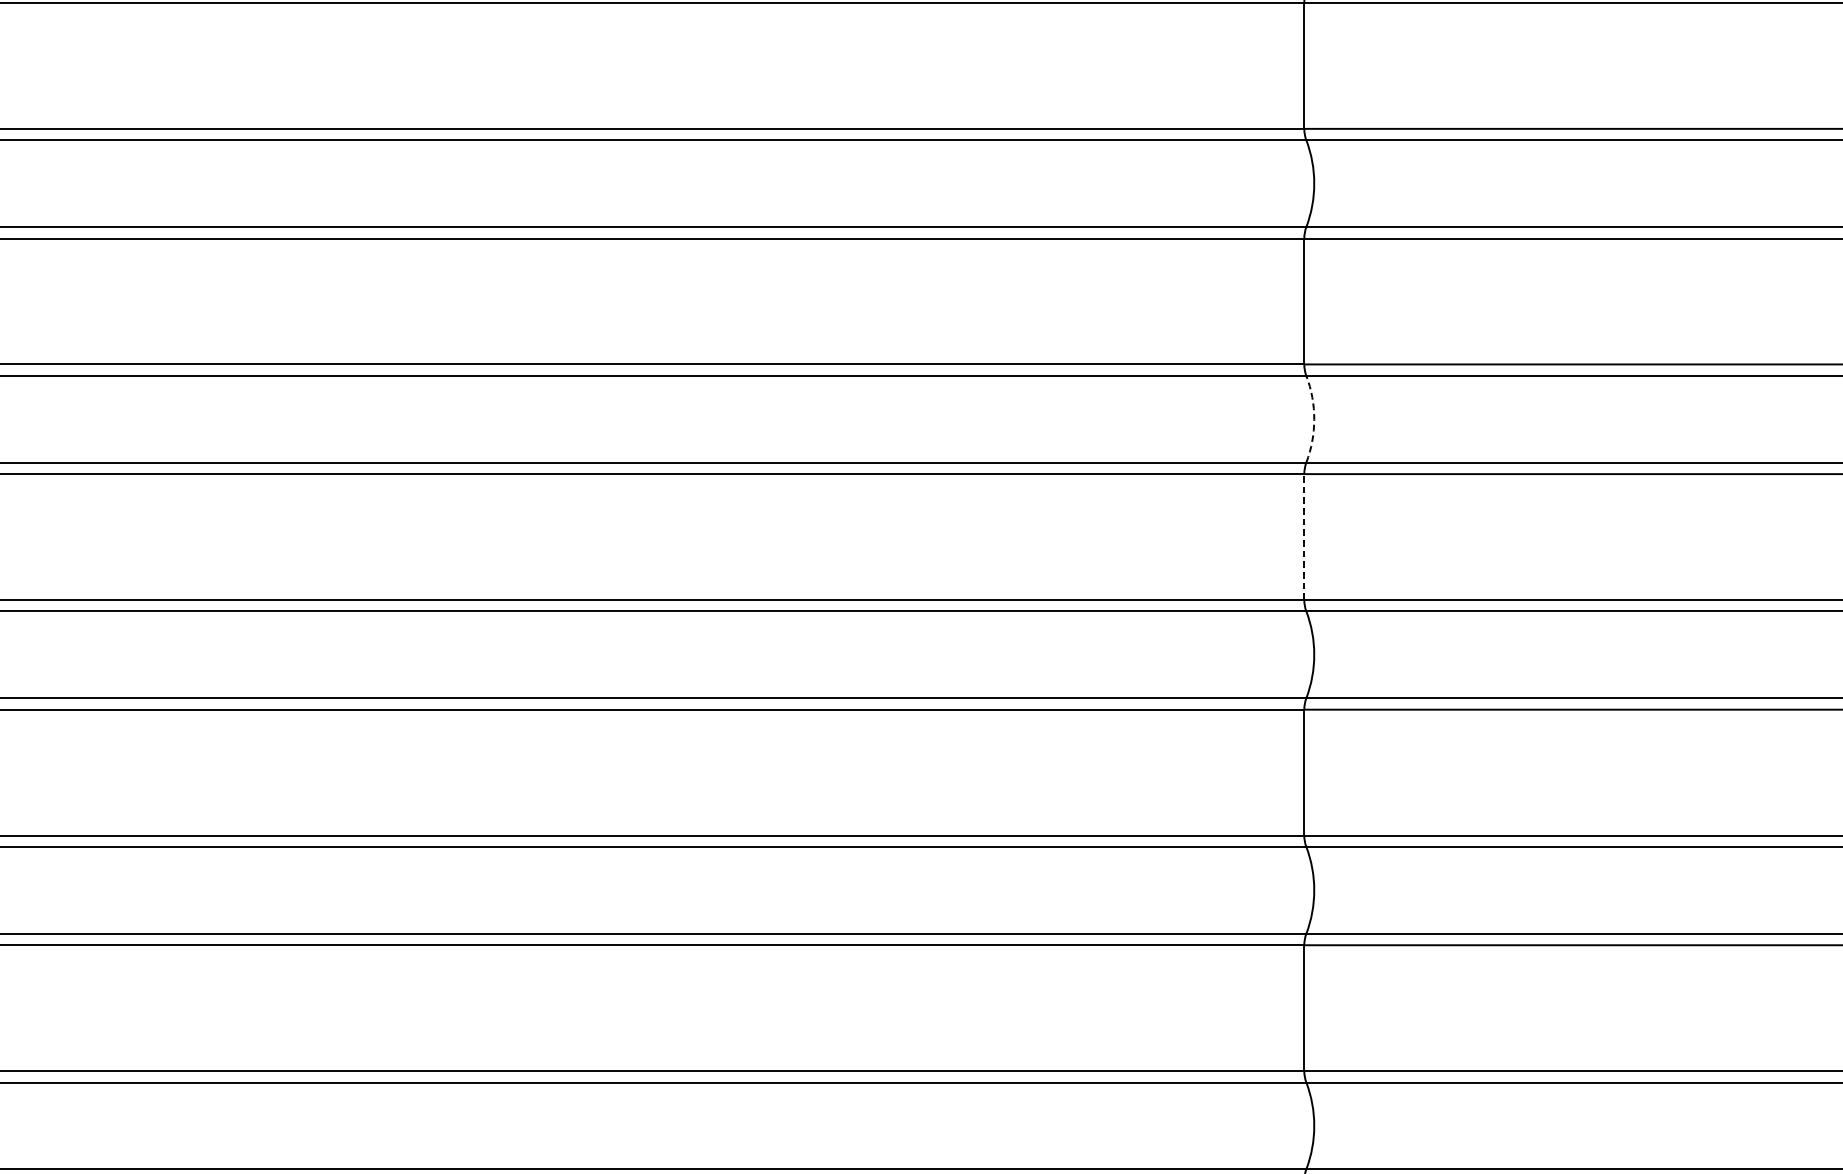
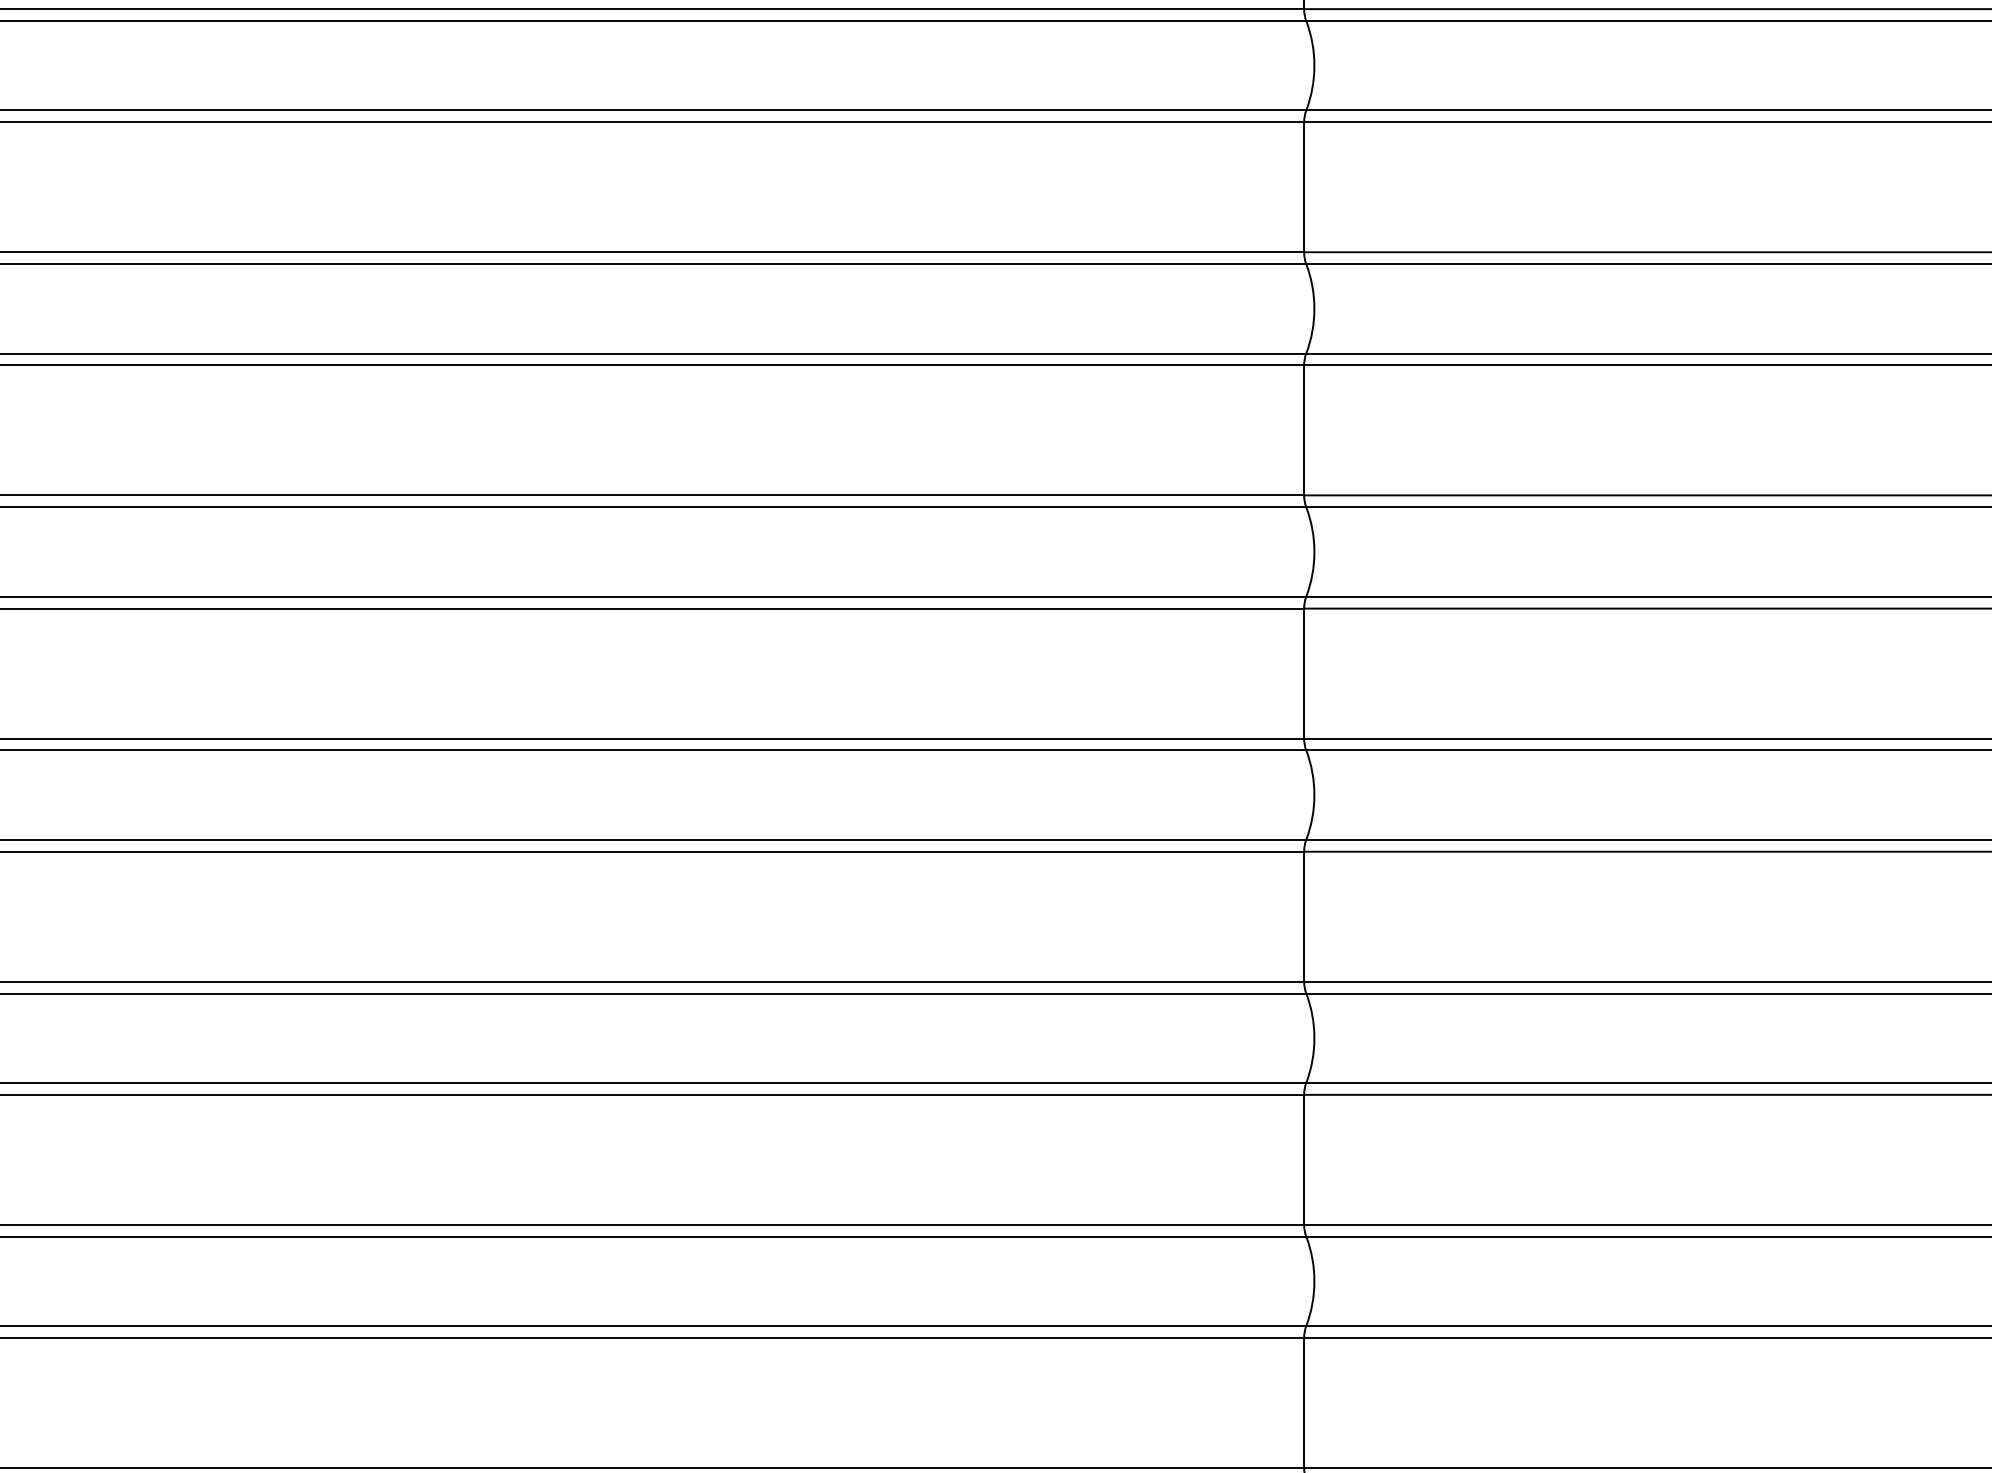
arc: (1314, 418) -> (1314, 551), dashed -> solid
line: (1304, 537) -> (1304, 673), dashed -> solid

